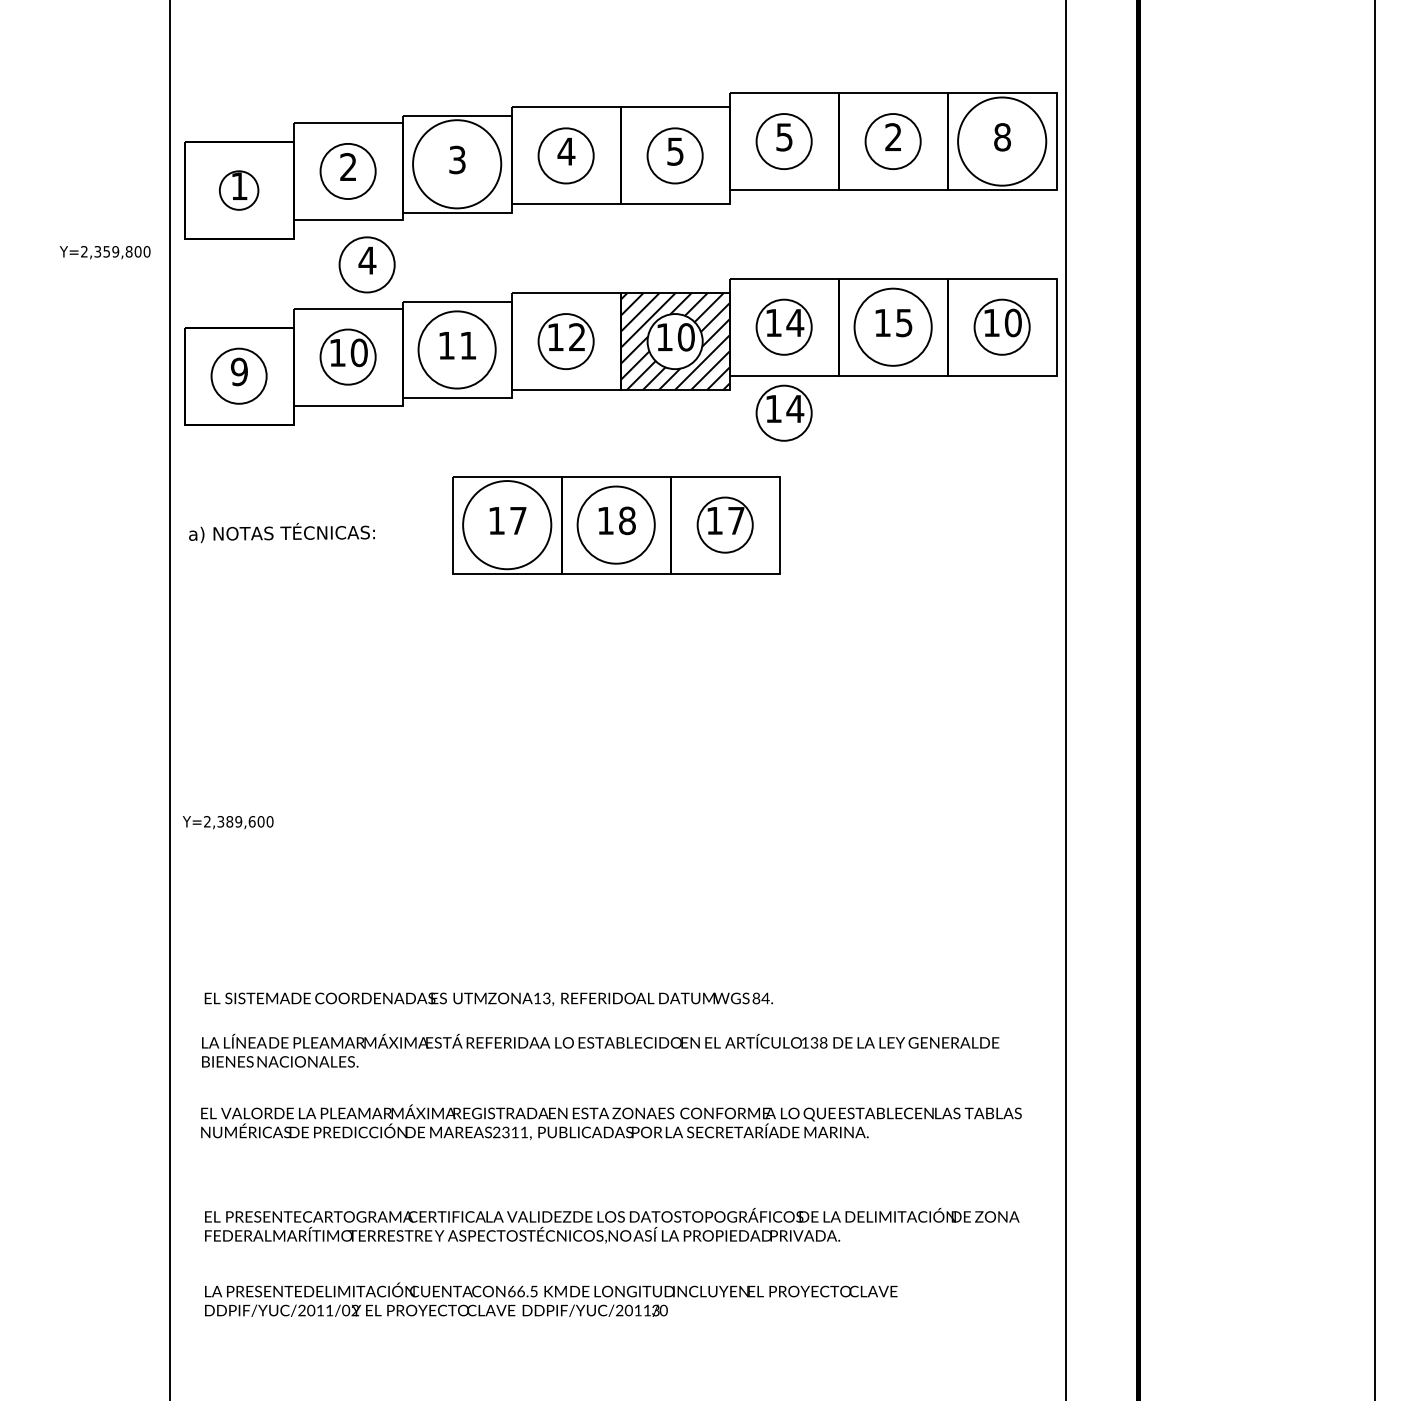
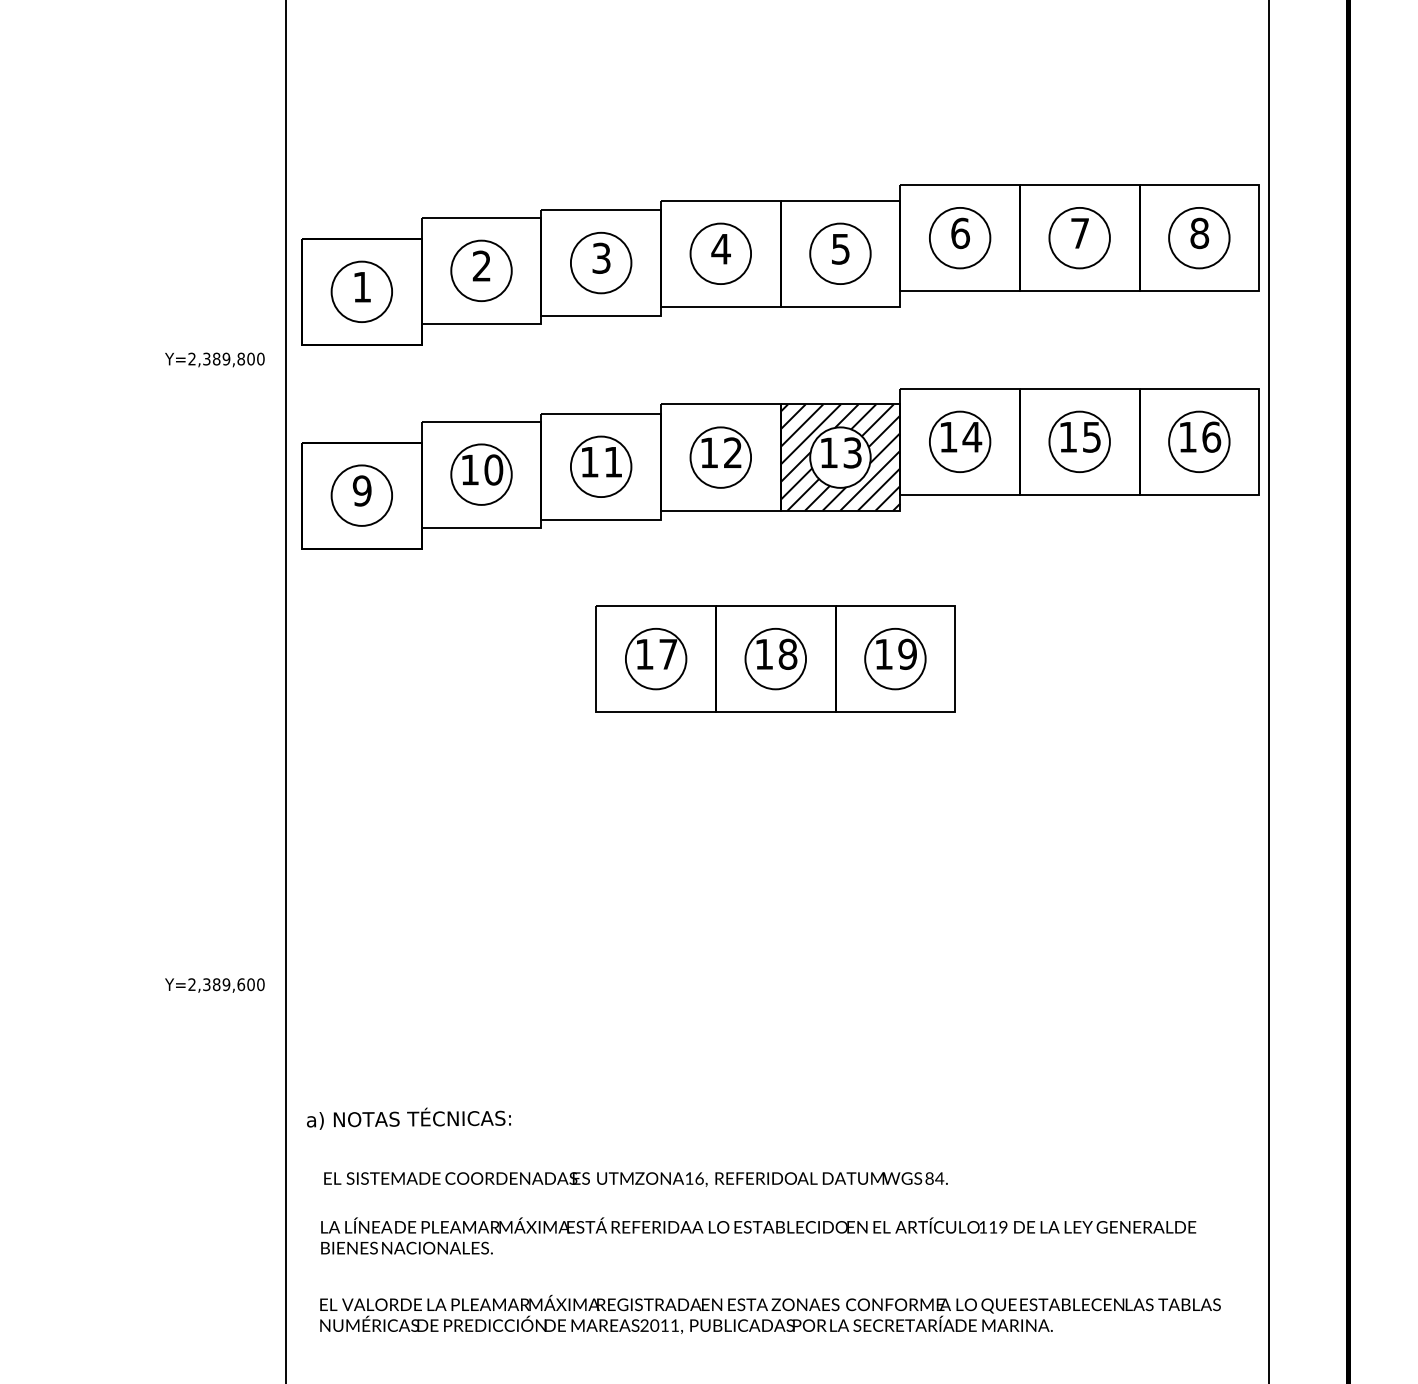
text: (784, 137) -> (960, 233), 5 -> 6
text: (893, 137) -> (1080, 233), 2 -> 7
circle: (1001, 141) -> (1198, 238), size x0.62
circle: (456, 163) -> (600, 262), size x0.62
circle: (238, 190) -> (361, 291), size x1.43
text: (106, 251) -> (216, 358), Y=2,359,800 -> Y=2,389,800
part: (366, 264) -> (501, 373), removed
text: (1012, 322) -> (1210, 436), 10 -> 16
circle: (892, 326) -> (1078, 441), size x0.71
text: (685, 337) -> (851, 453), 10 -> 13
circle: (456, 349) -> (600, 466), size x0.71
part: (783, 412) -> (959, 535), removed
text: (735, 520) -> (906, 653), 17 -> 19
circle: (506, 524) -> (655, 658), size x0.62
circle: (615, 524) -> (774, 658), size x0.71
text: (281, 533) -> (408, 1119), moved
text: (227, 822) -> (214, 985), moved
text: (546, 997) -> (699, 1177), 13, -> 16,
text: (818, 1042) -> (997, 1226), 138 -> 119
text: (505, 1132) -> (654, 1325), 2311, -> 2011,

